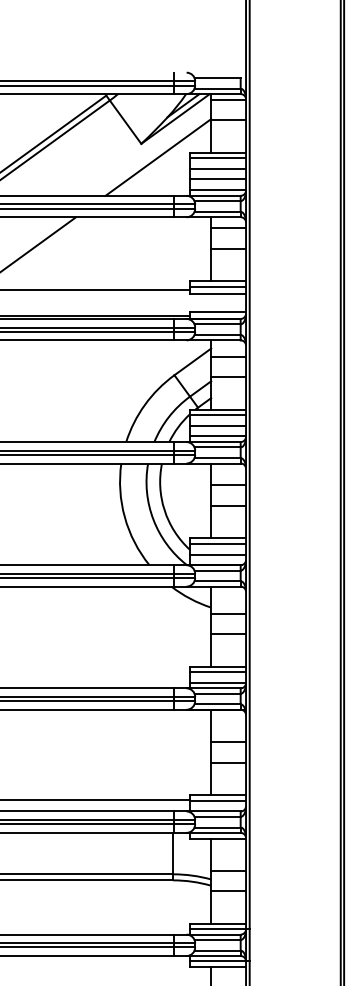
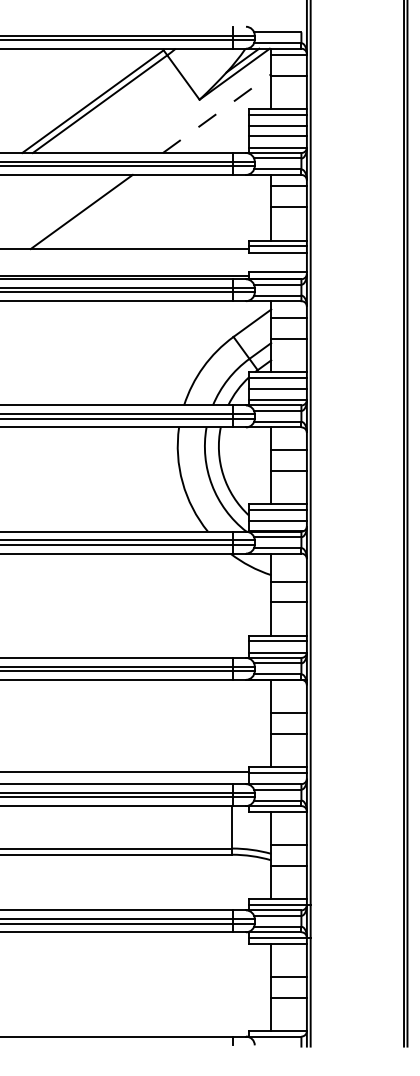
line: (158, 157) -> (217, 113), solid -> dashed

